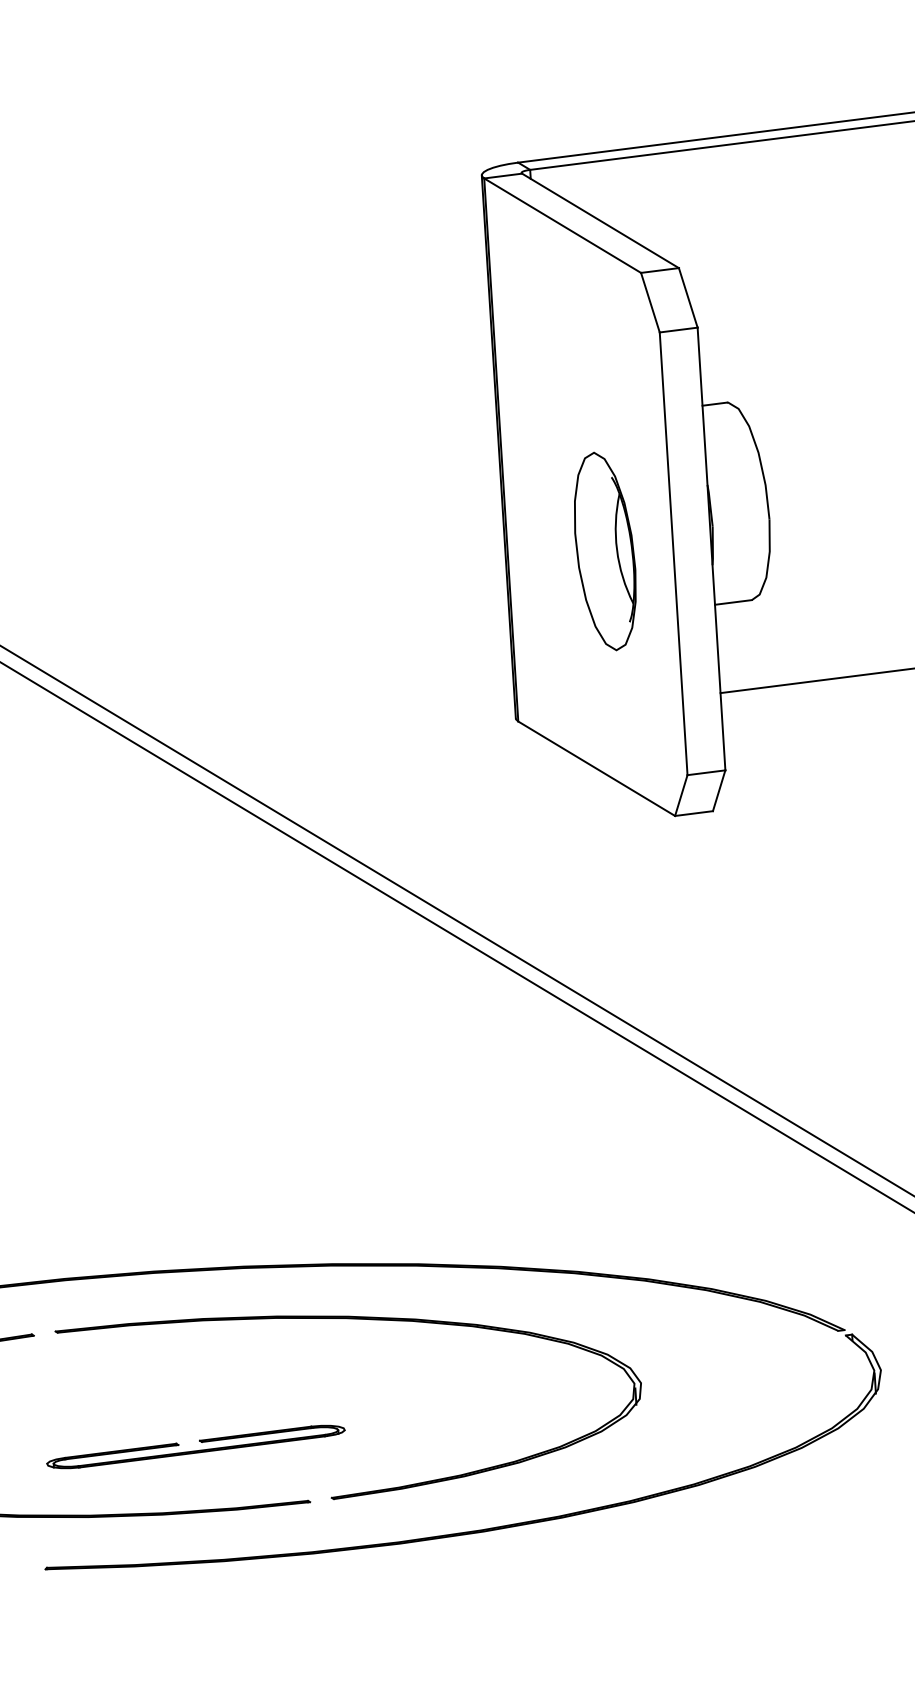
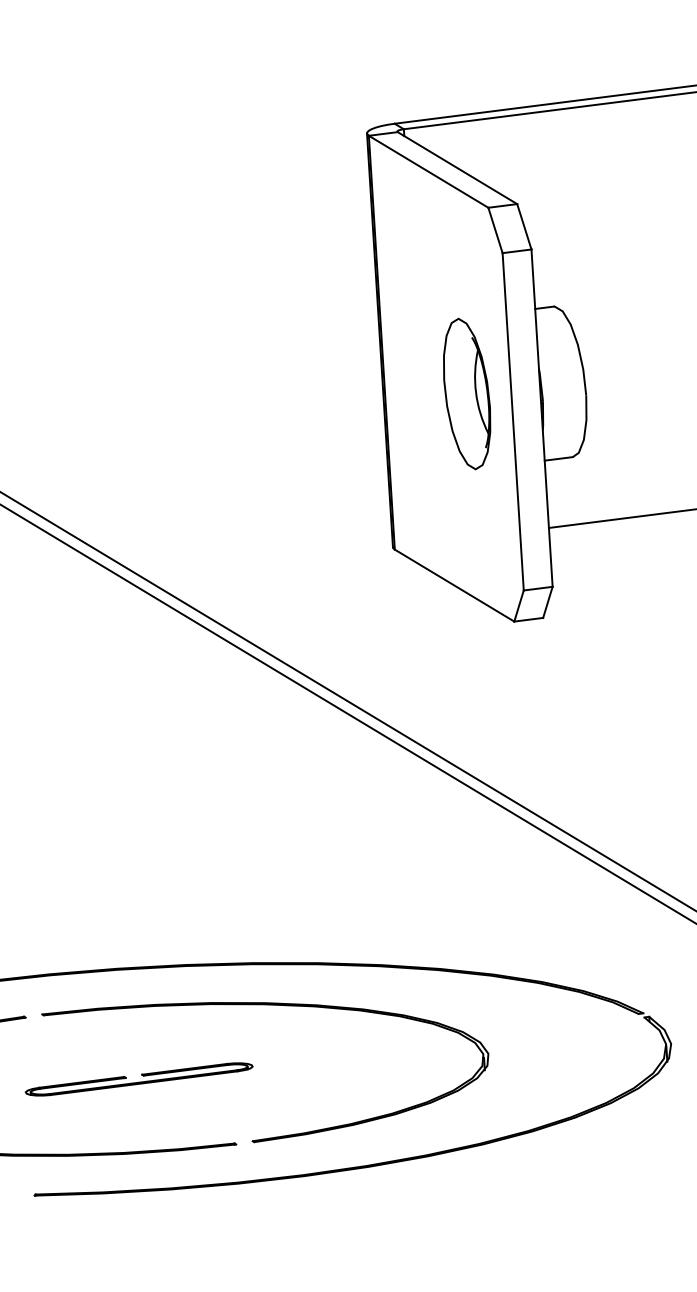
part: (605, 550) -> (467, 393), moved
part: (195, 1447) -> (138, 1079), moved

